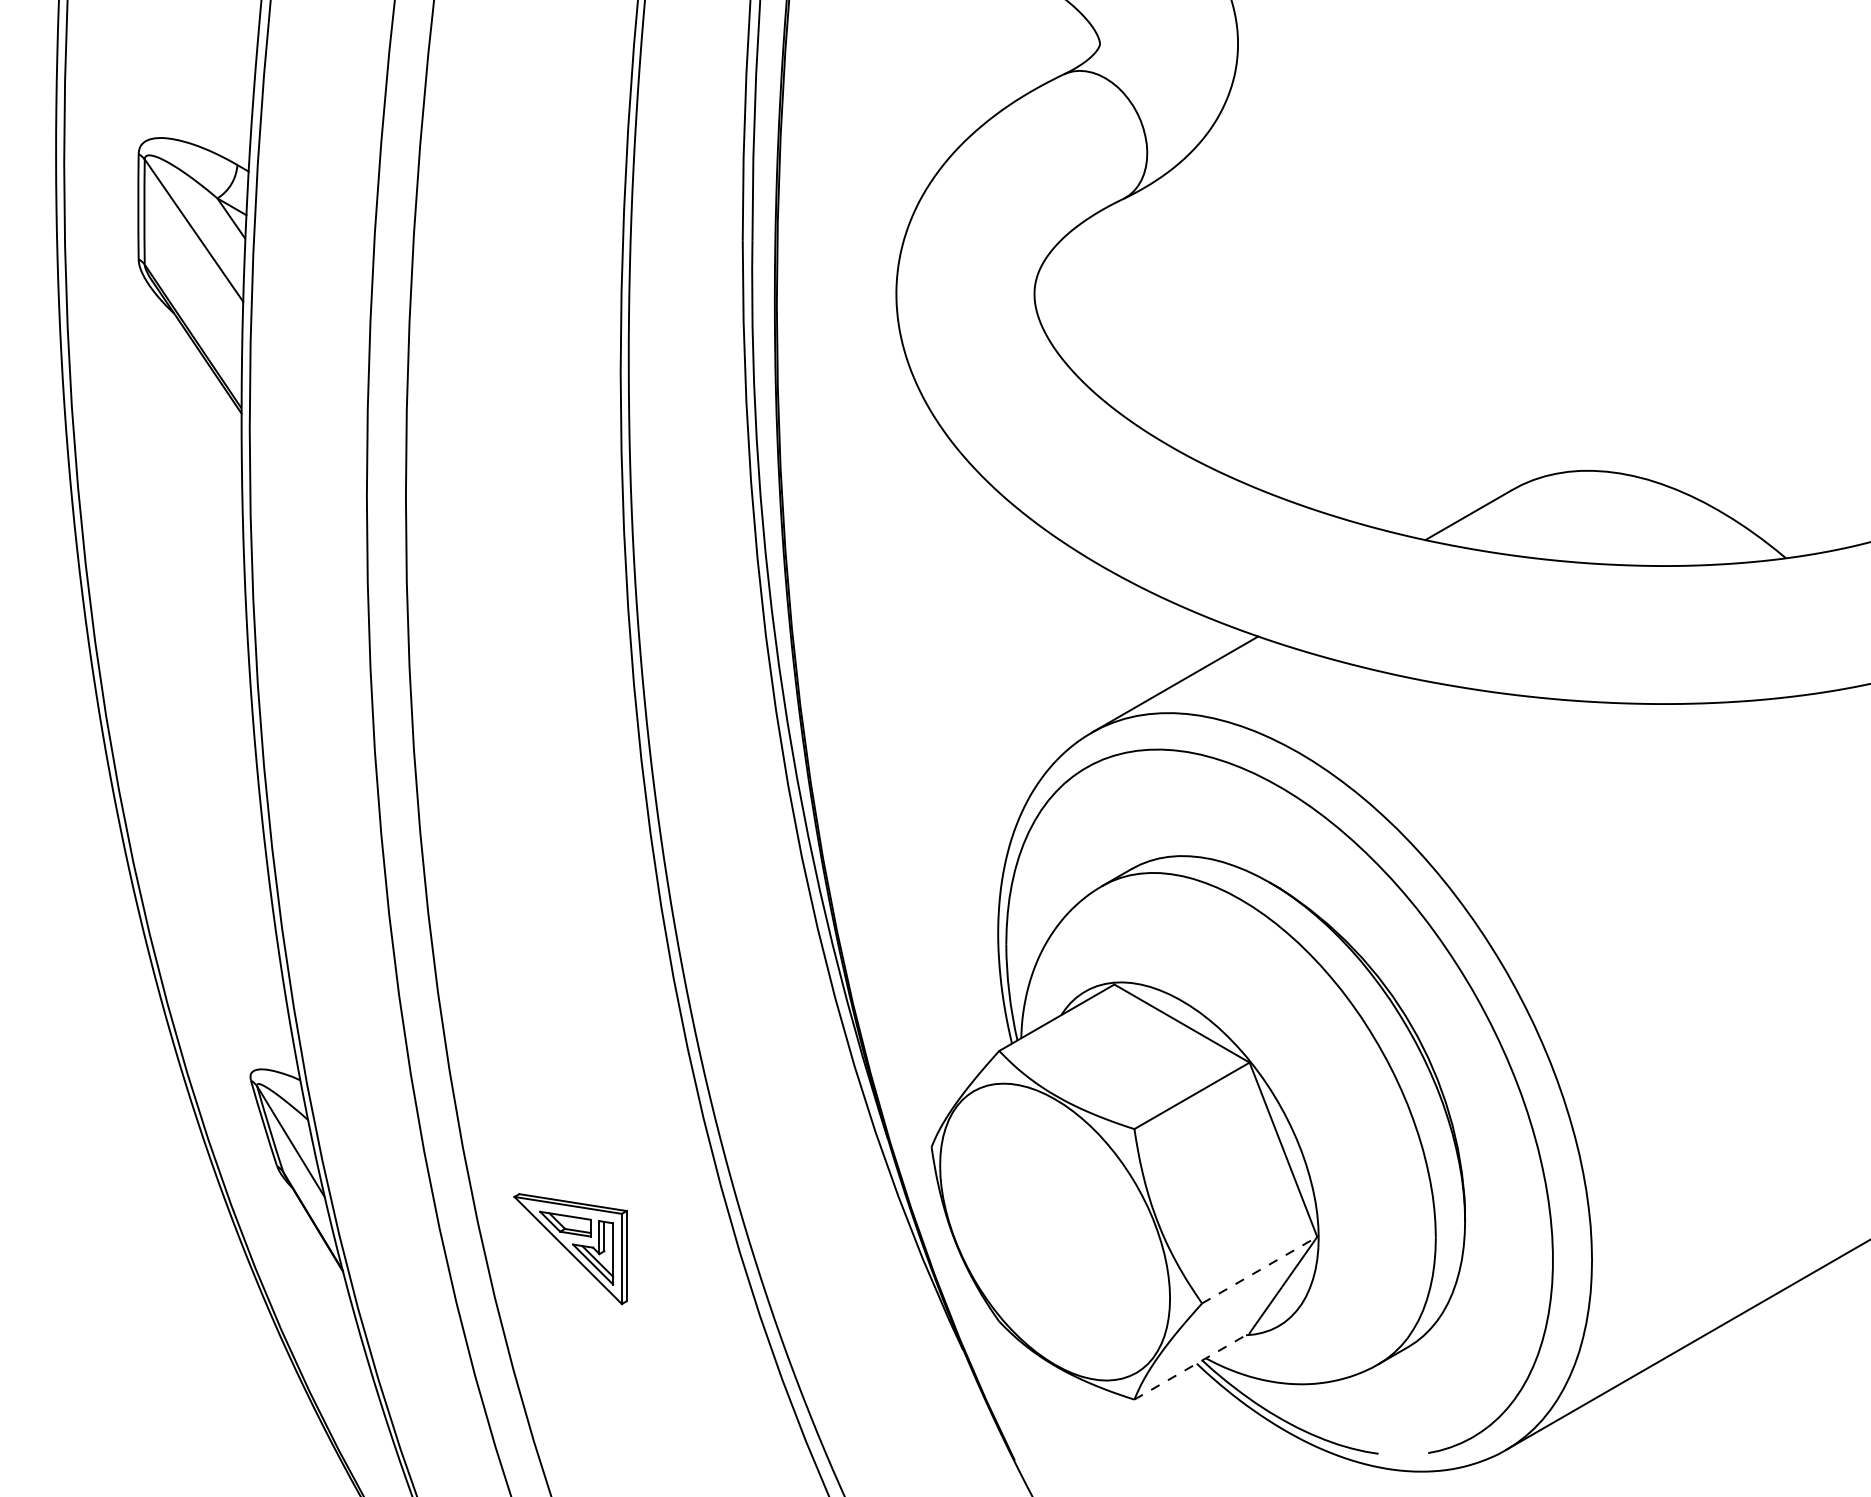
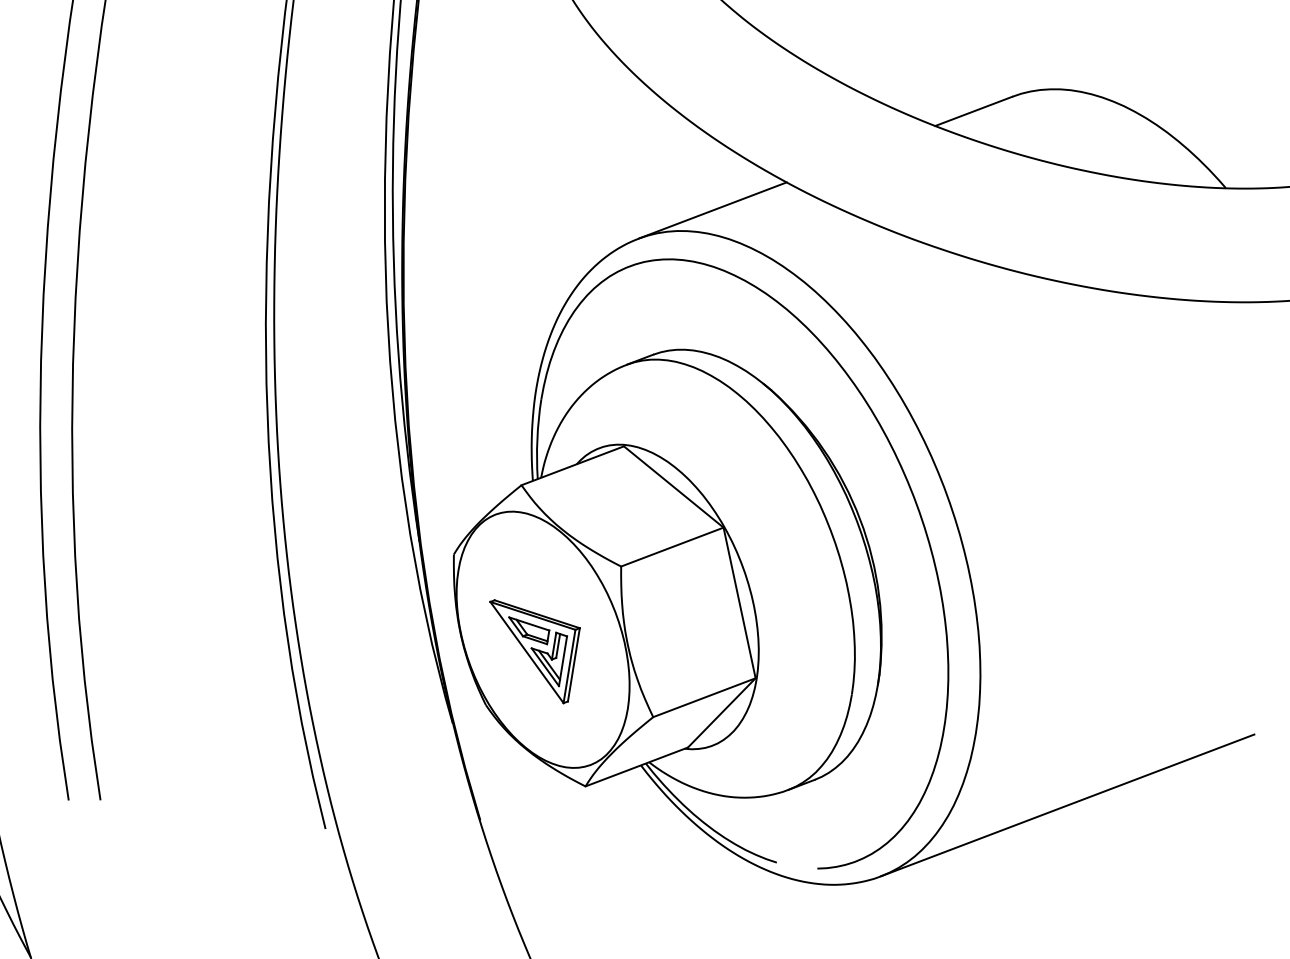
part: (570, 1249) -> (528, 652), moved
line: (1259, 1270) -> (704, 697), dashed -> solid
line: (1192, 1366) -> (637, 767), dashed -> solid

